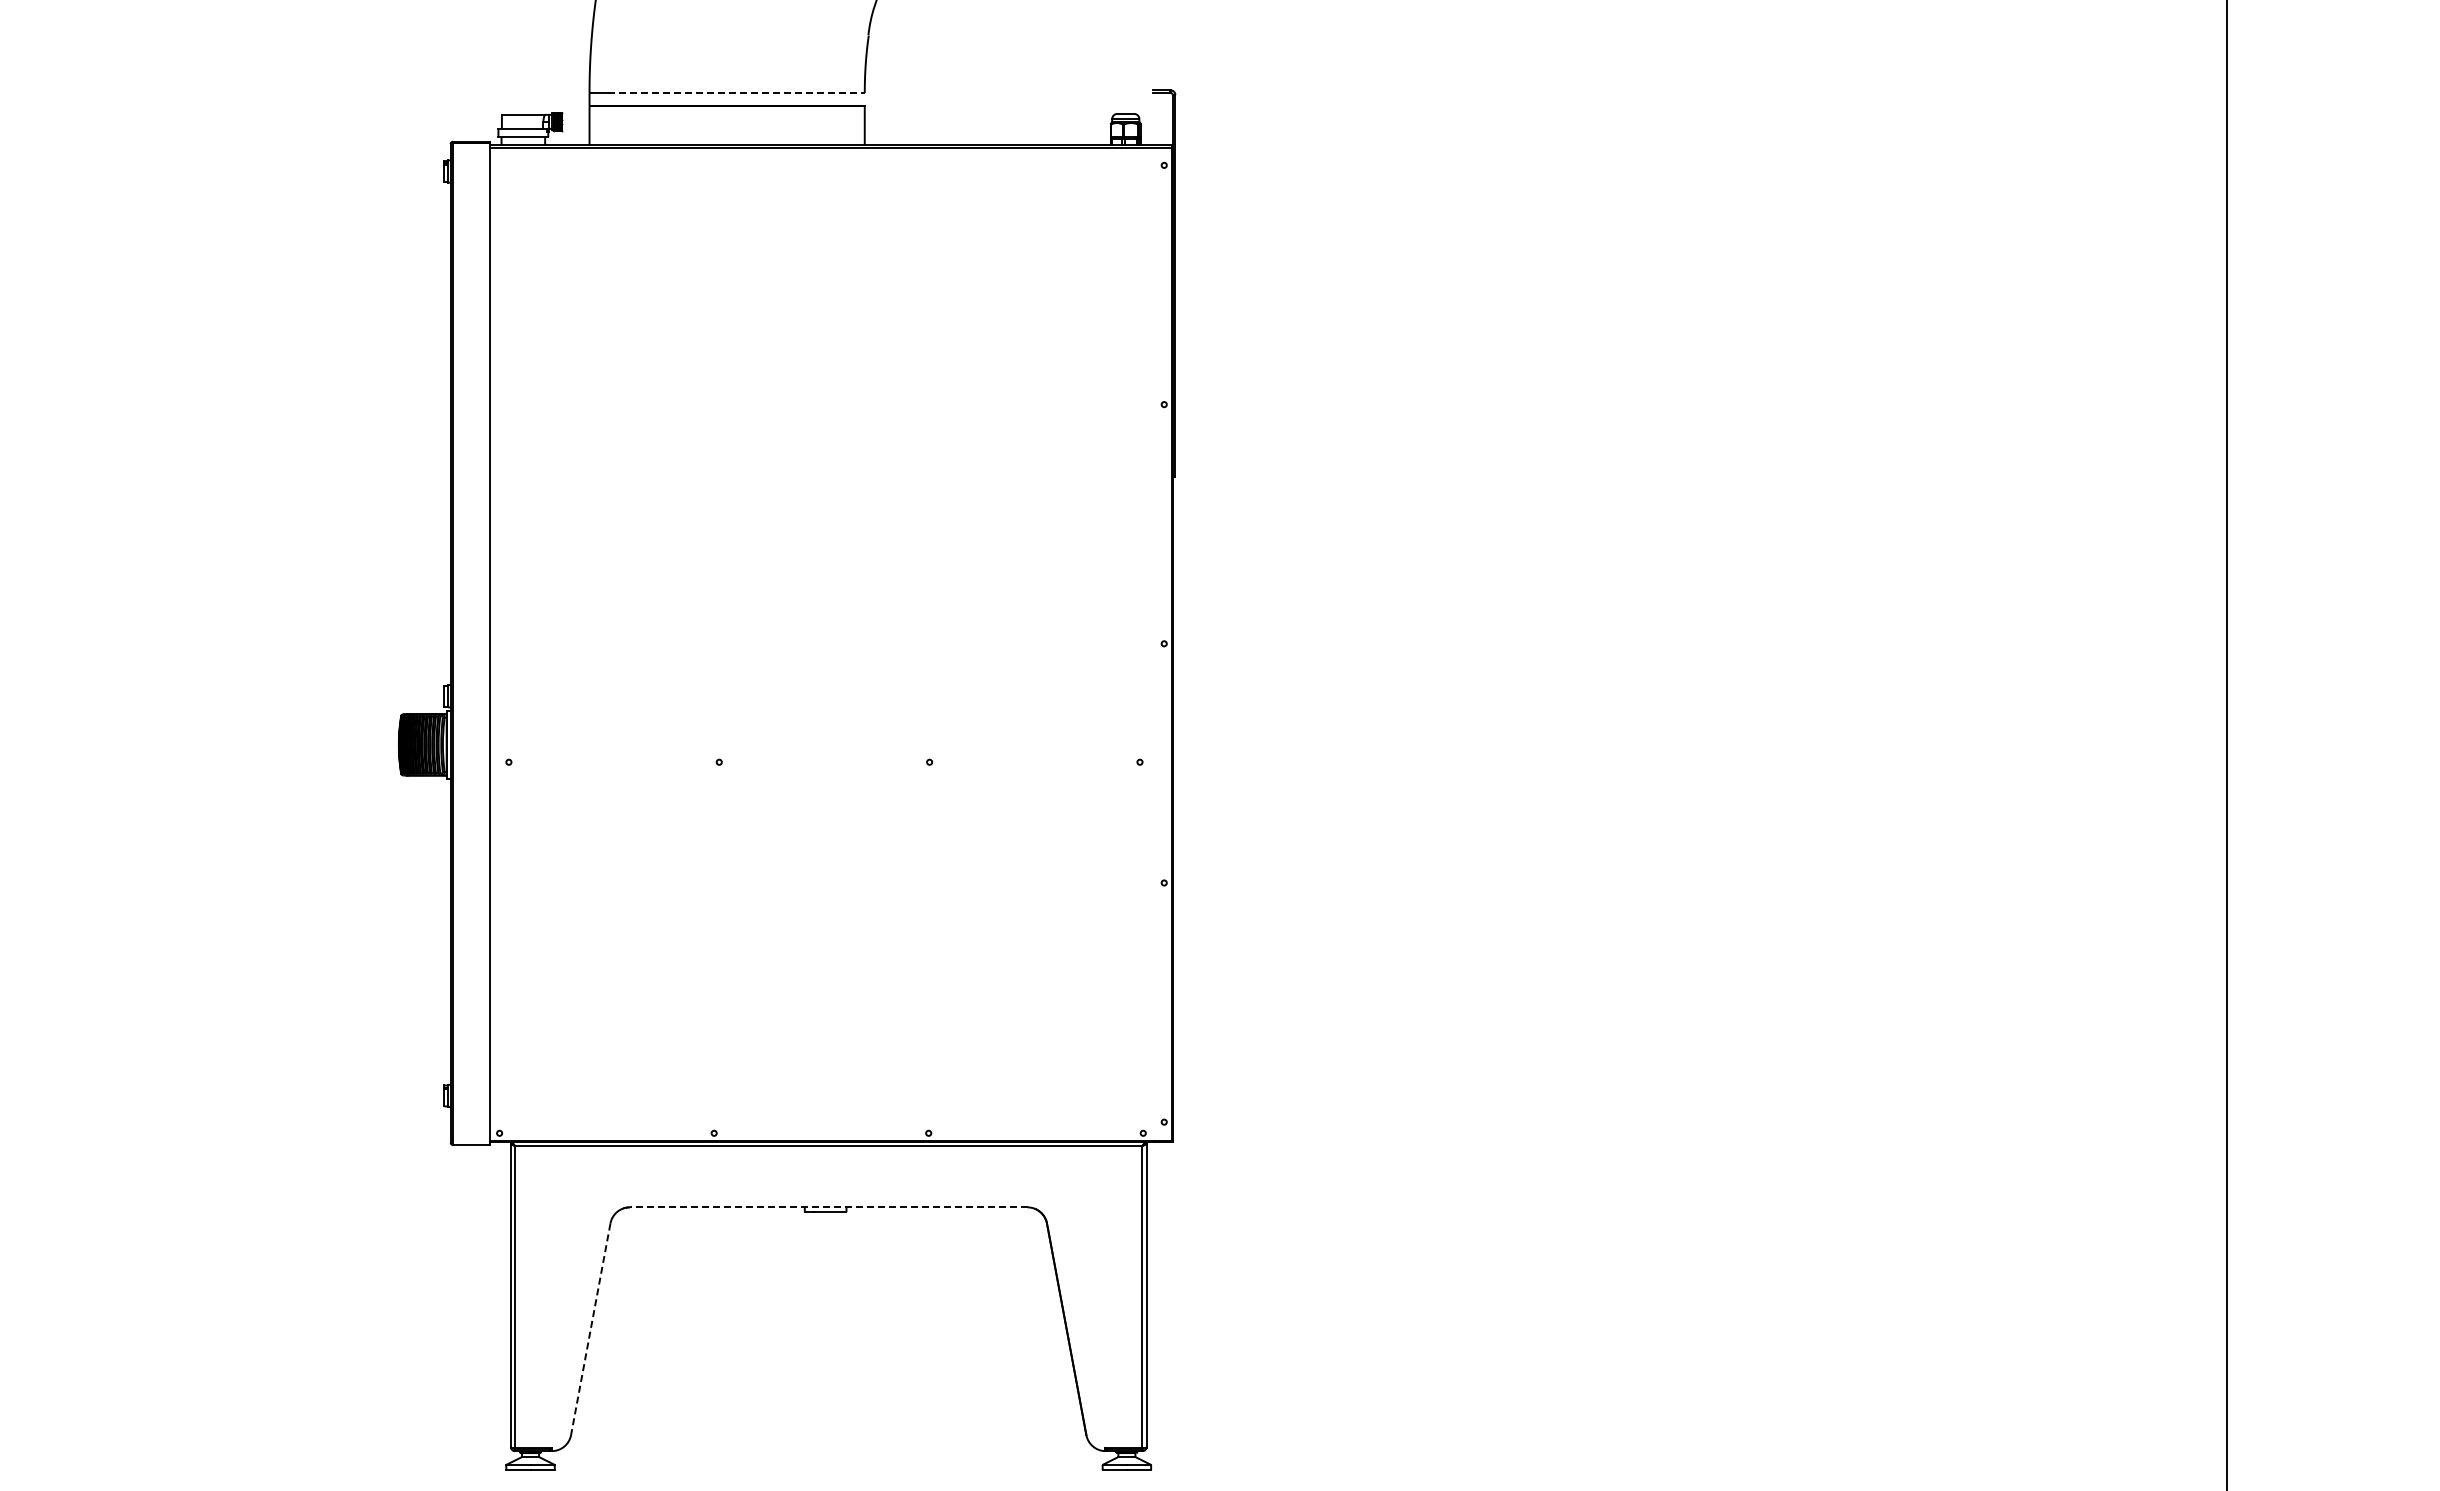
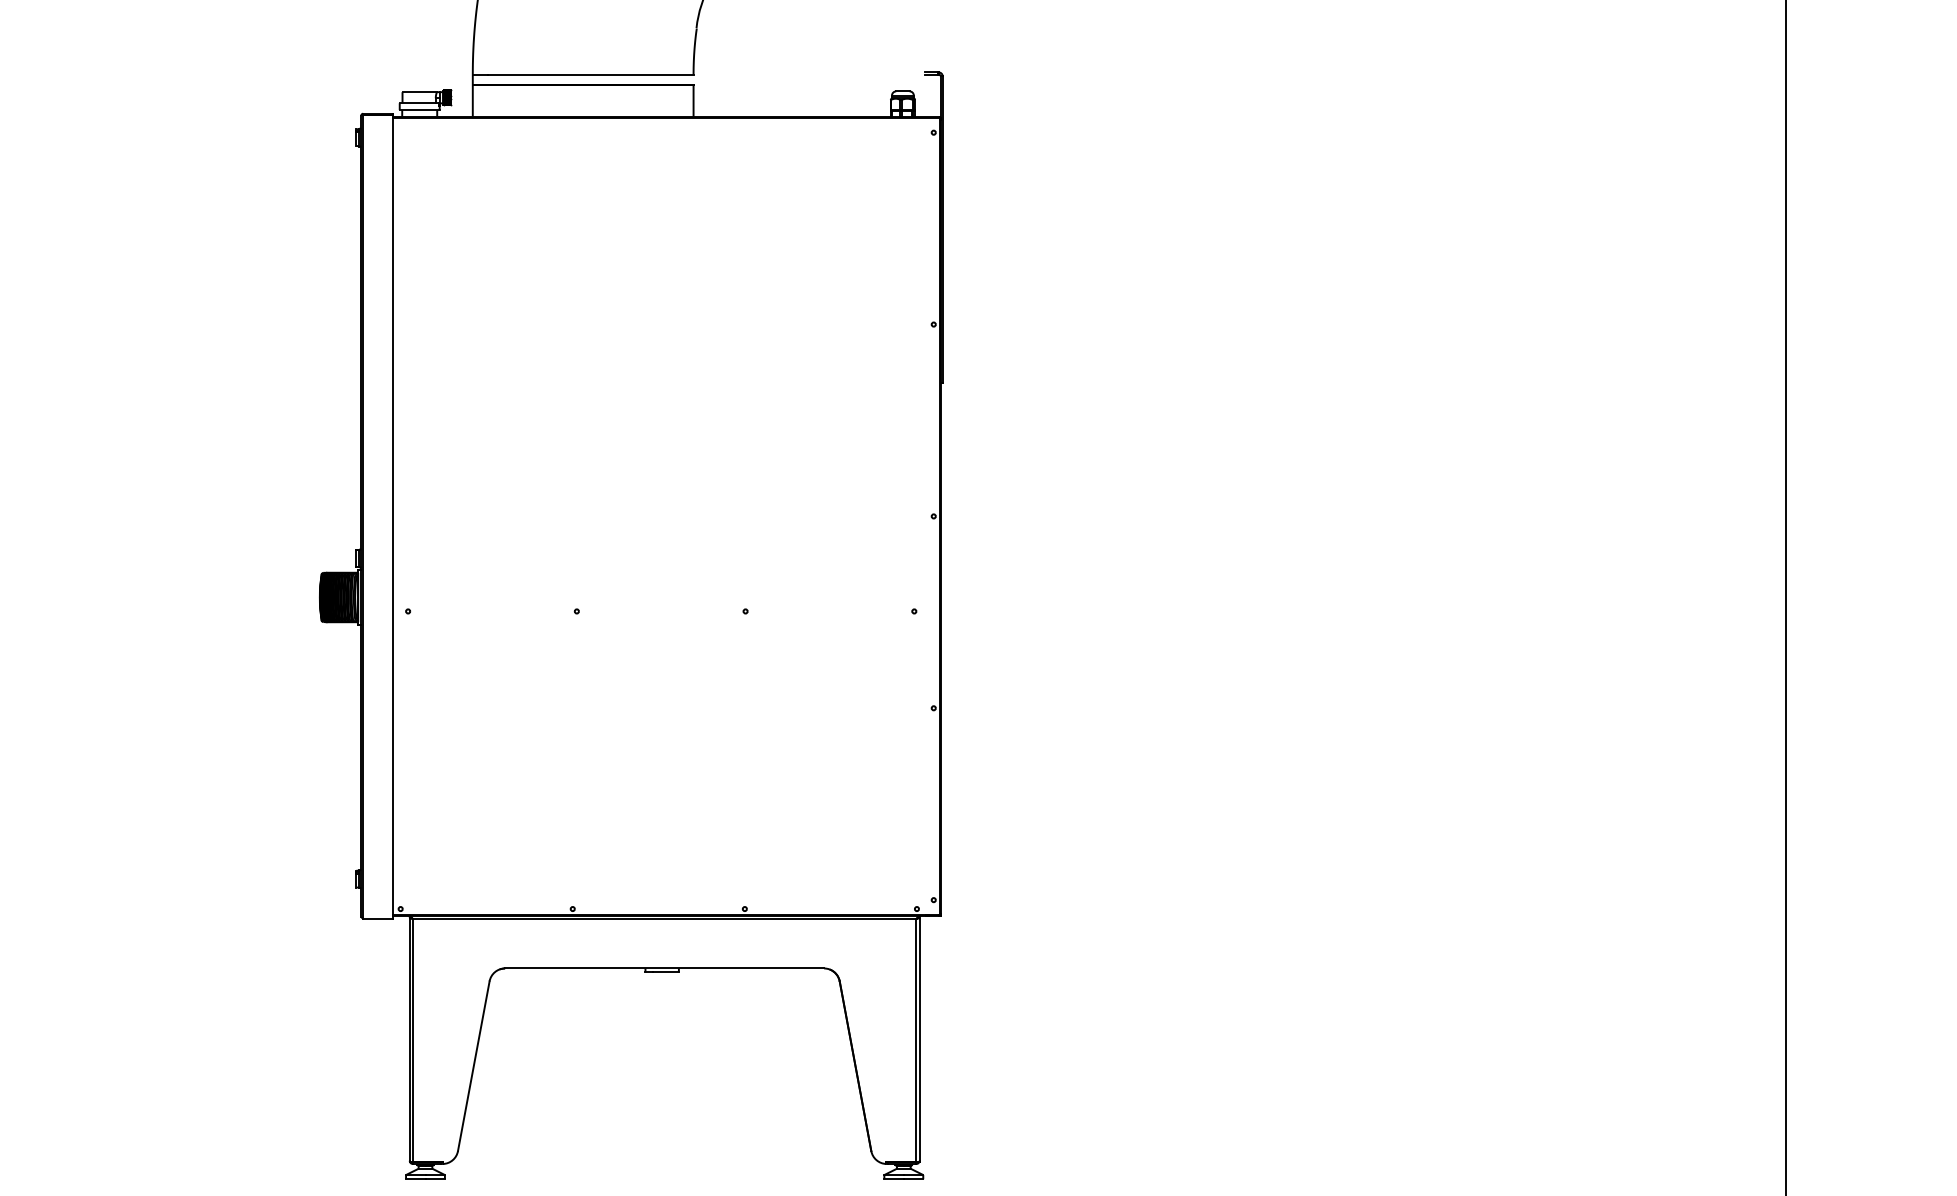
line: (736, 92) -> (590, 74), dashed -> solid
line: (828, 1207) -> (664, 968), dashed -> solid
line: (590, 1329) -> (473, 1066), dashed -> solid

